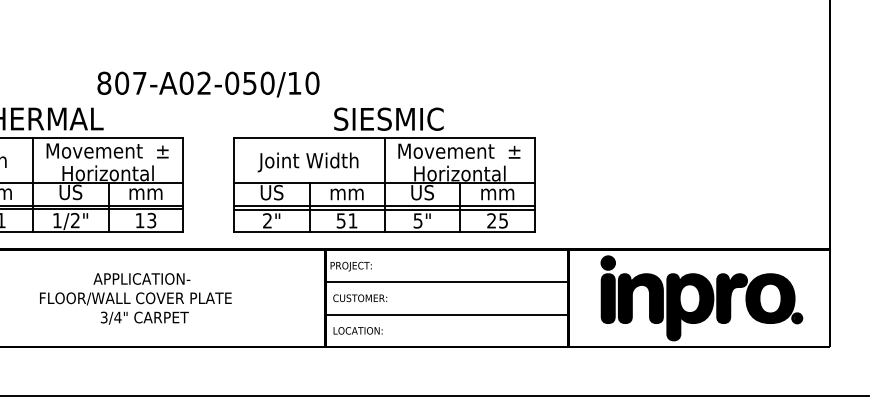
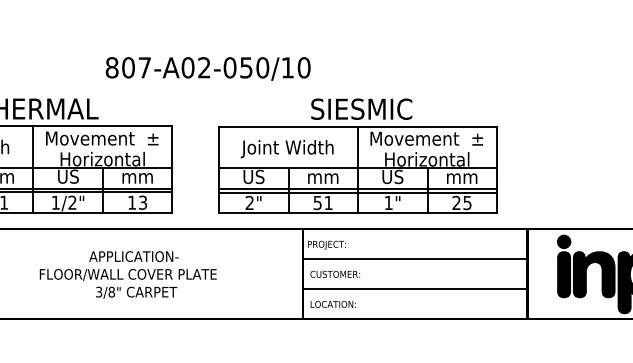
text: (208, 84) -> (208, 68), moved
text: (417, 220) -> (388, 202), 5" -> 1"
text: (117, 317) -> (111, 292), 3/4" -> 3/8"

